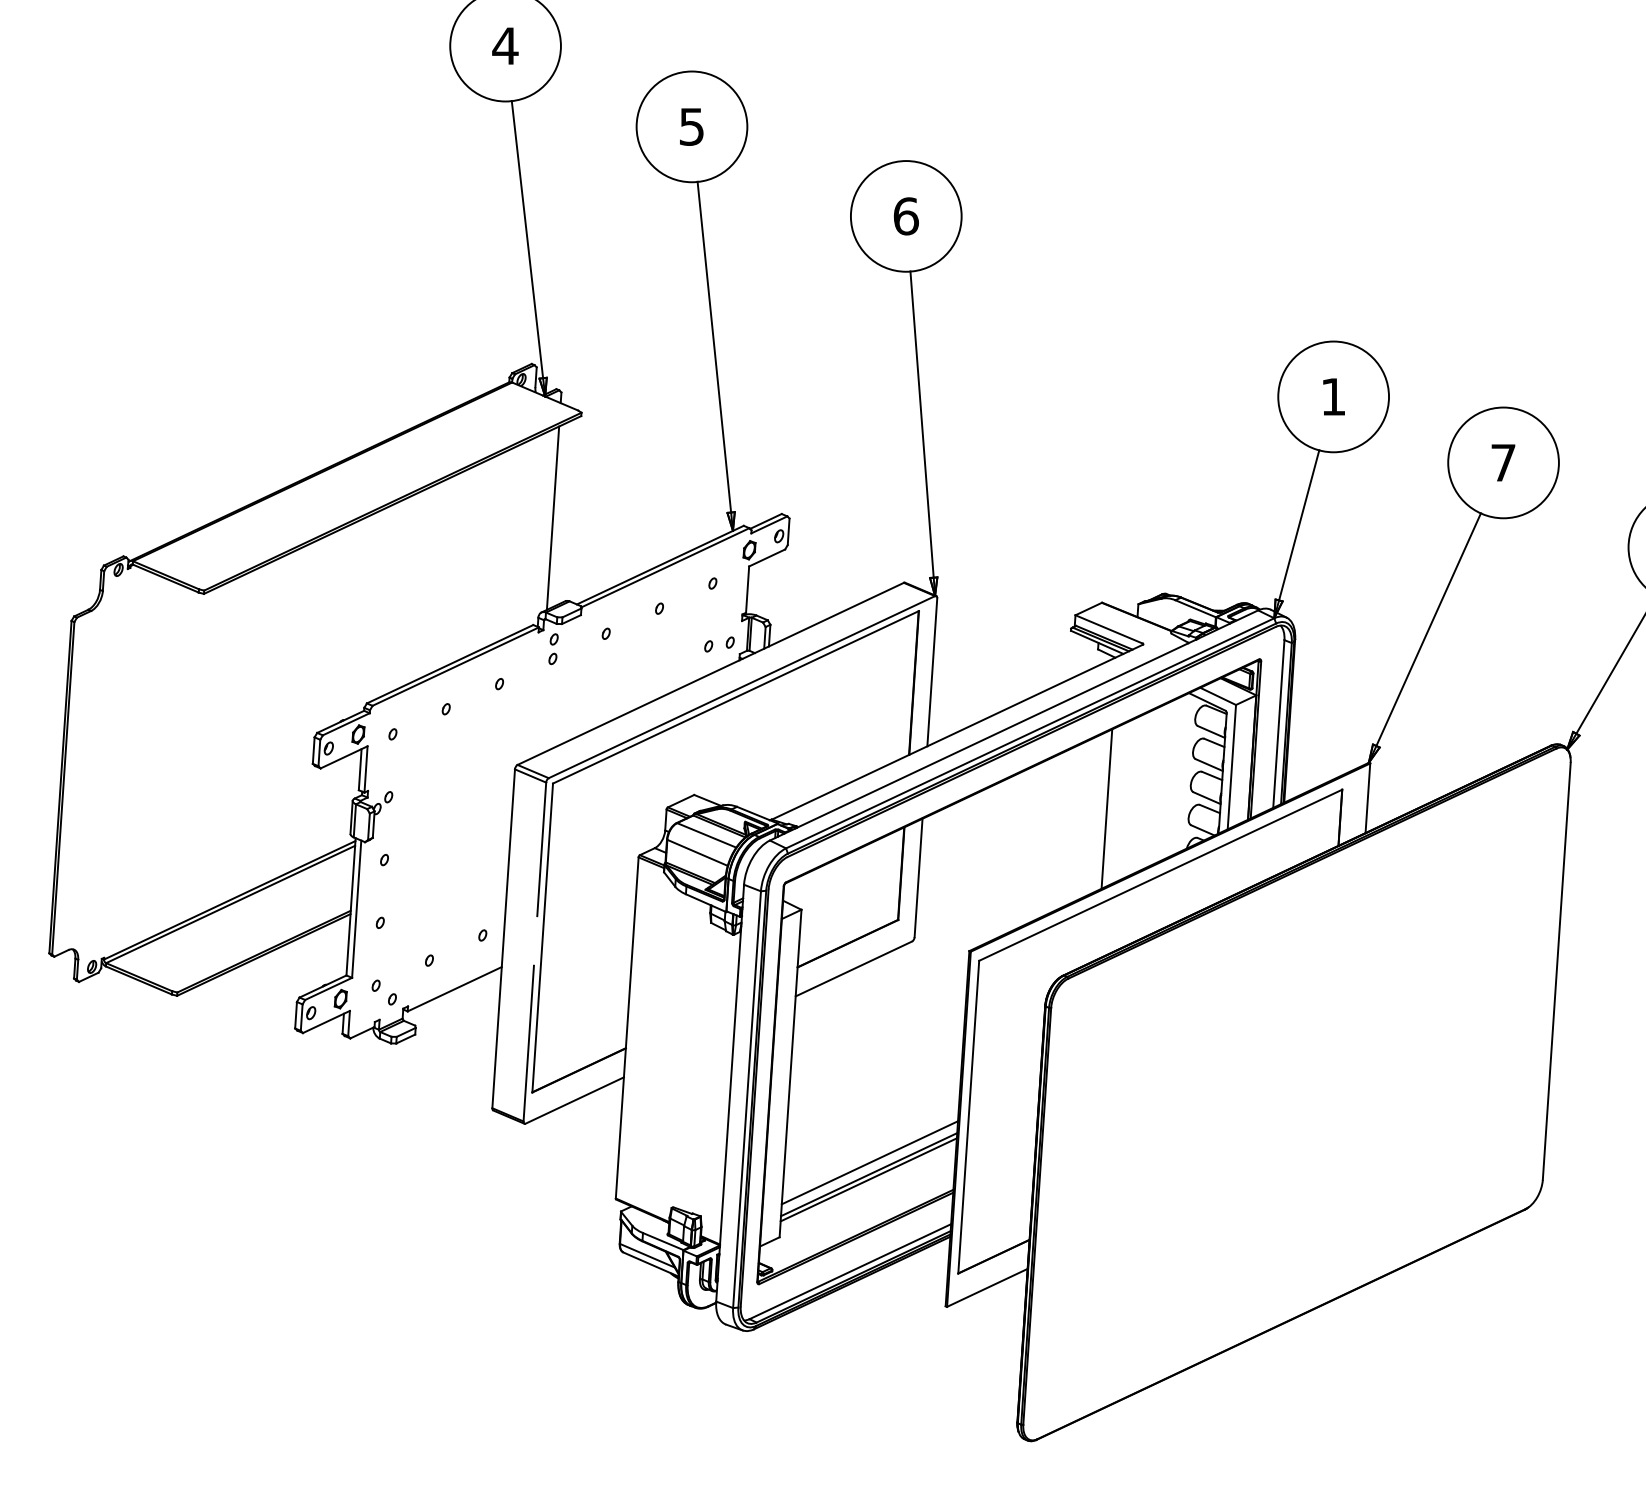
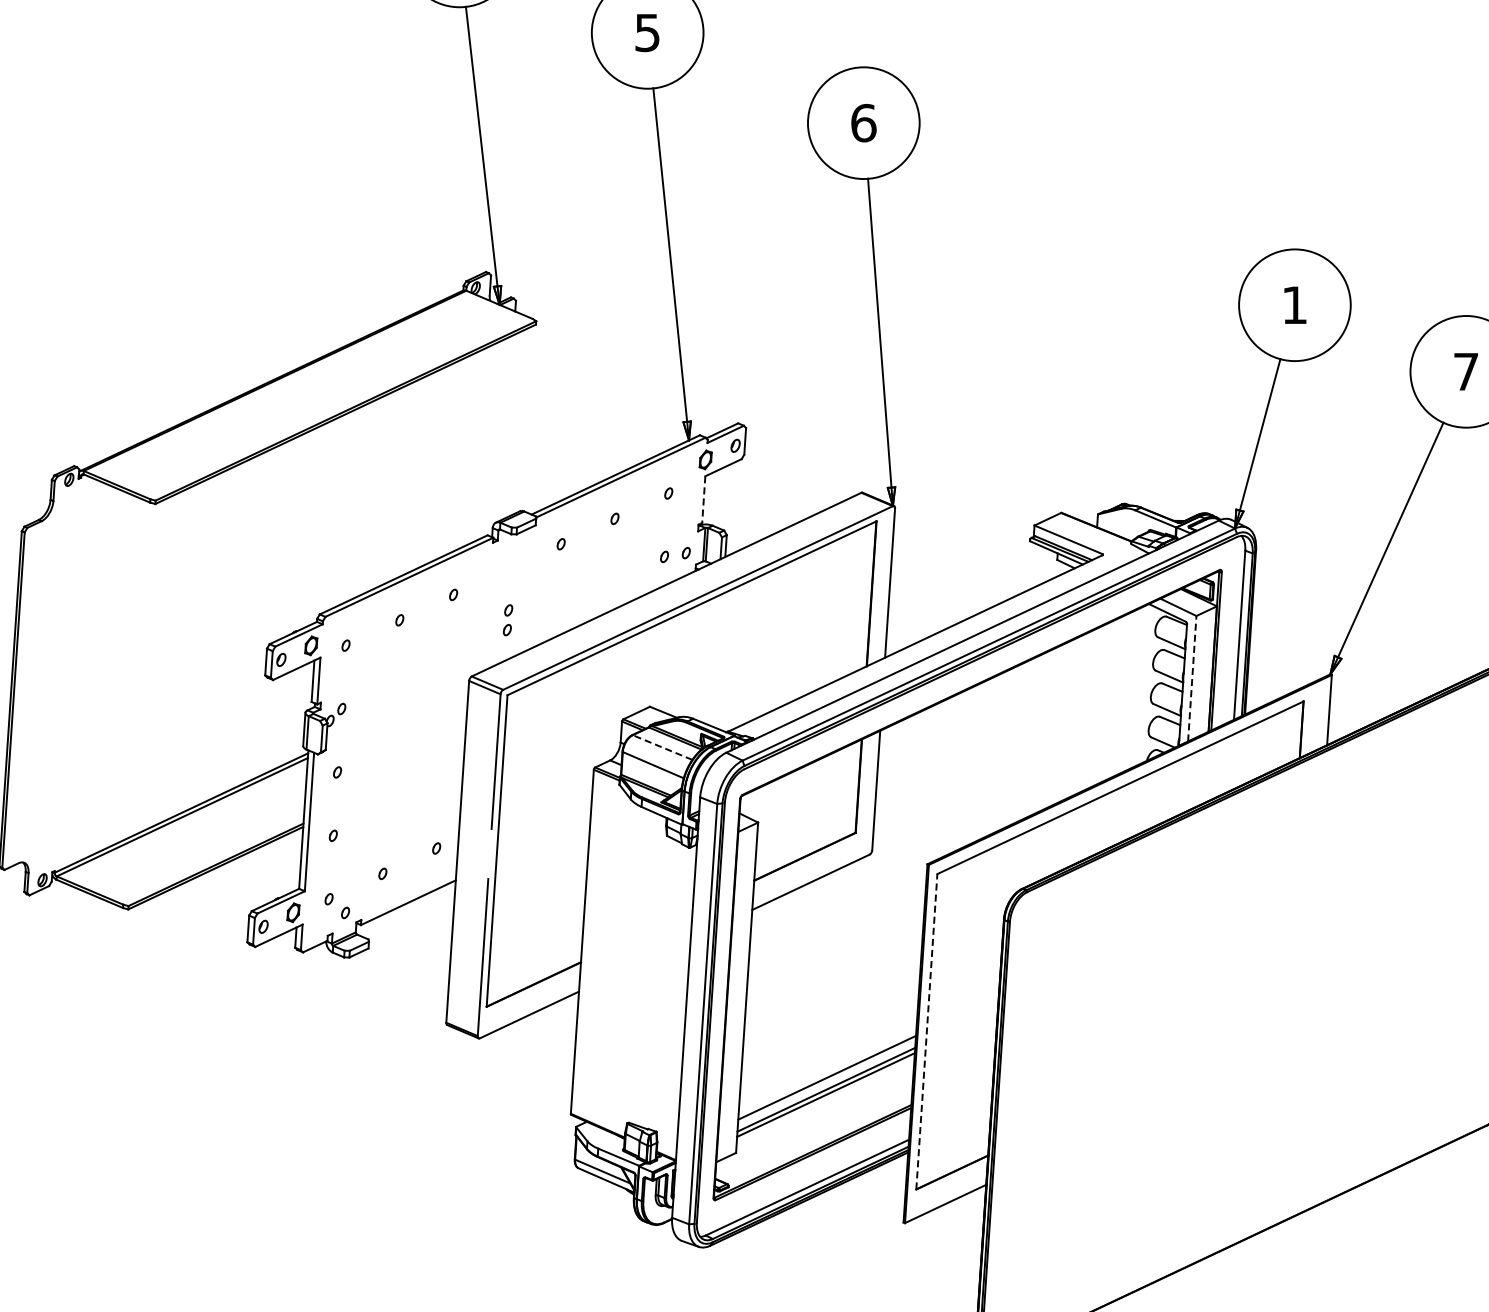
line: (552, 517) -> (506, 426), removed
line: (747, 590) -> (703, 500), solid -> dashed
part: (553, 649) -> (507, 620), moved
line: (1231, 766) -> (1191, 678), solid -> dashed
line: (1106, 808) -> (1065, 720), removed
line: (706, 835) -> (662, 747), solid -> dashed
line: (968, 1117) -> (926, 1032), solid -> dashed

